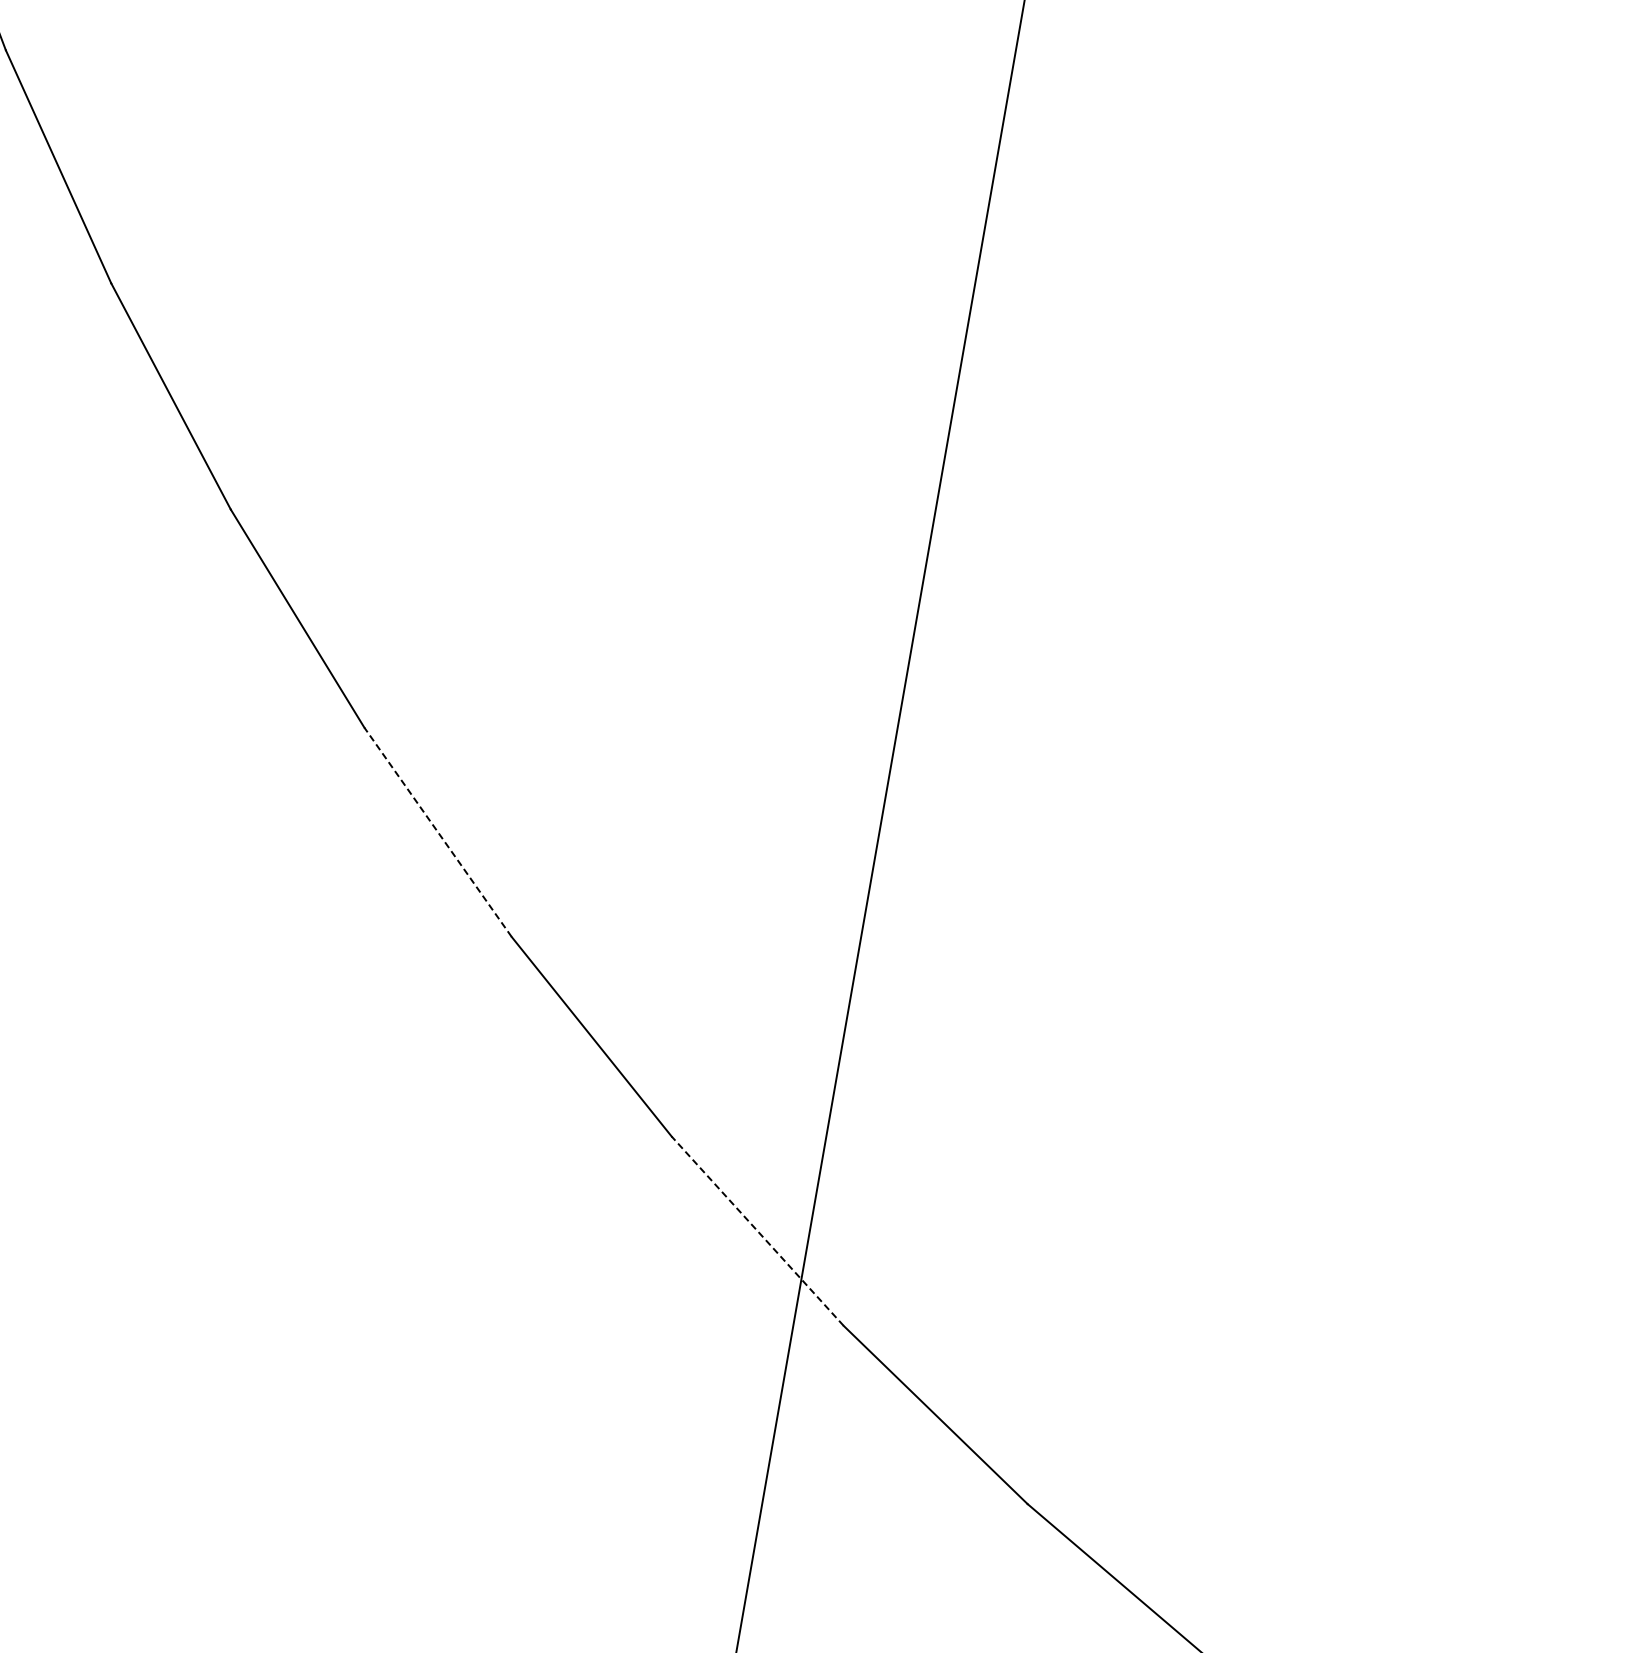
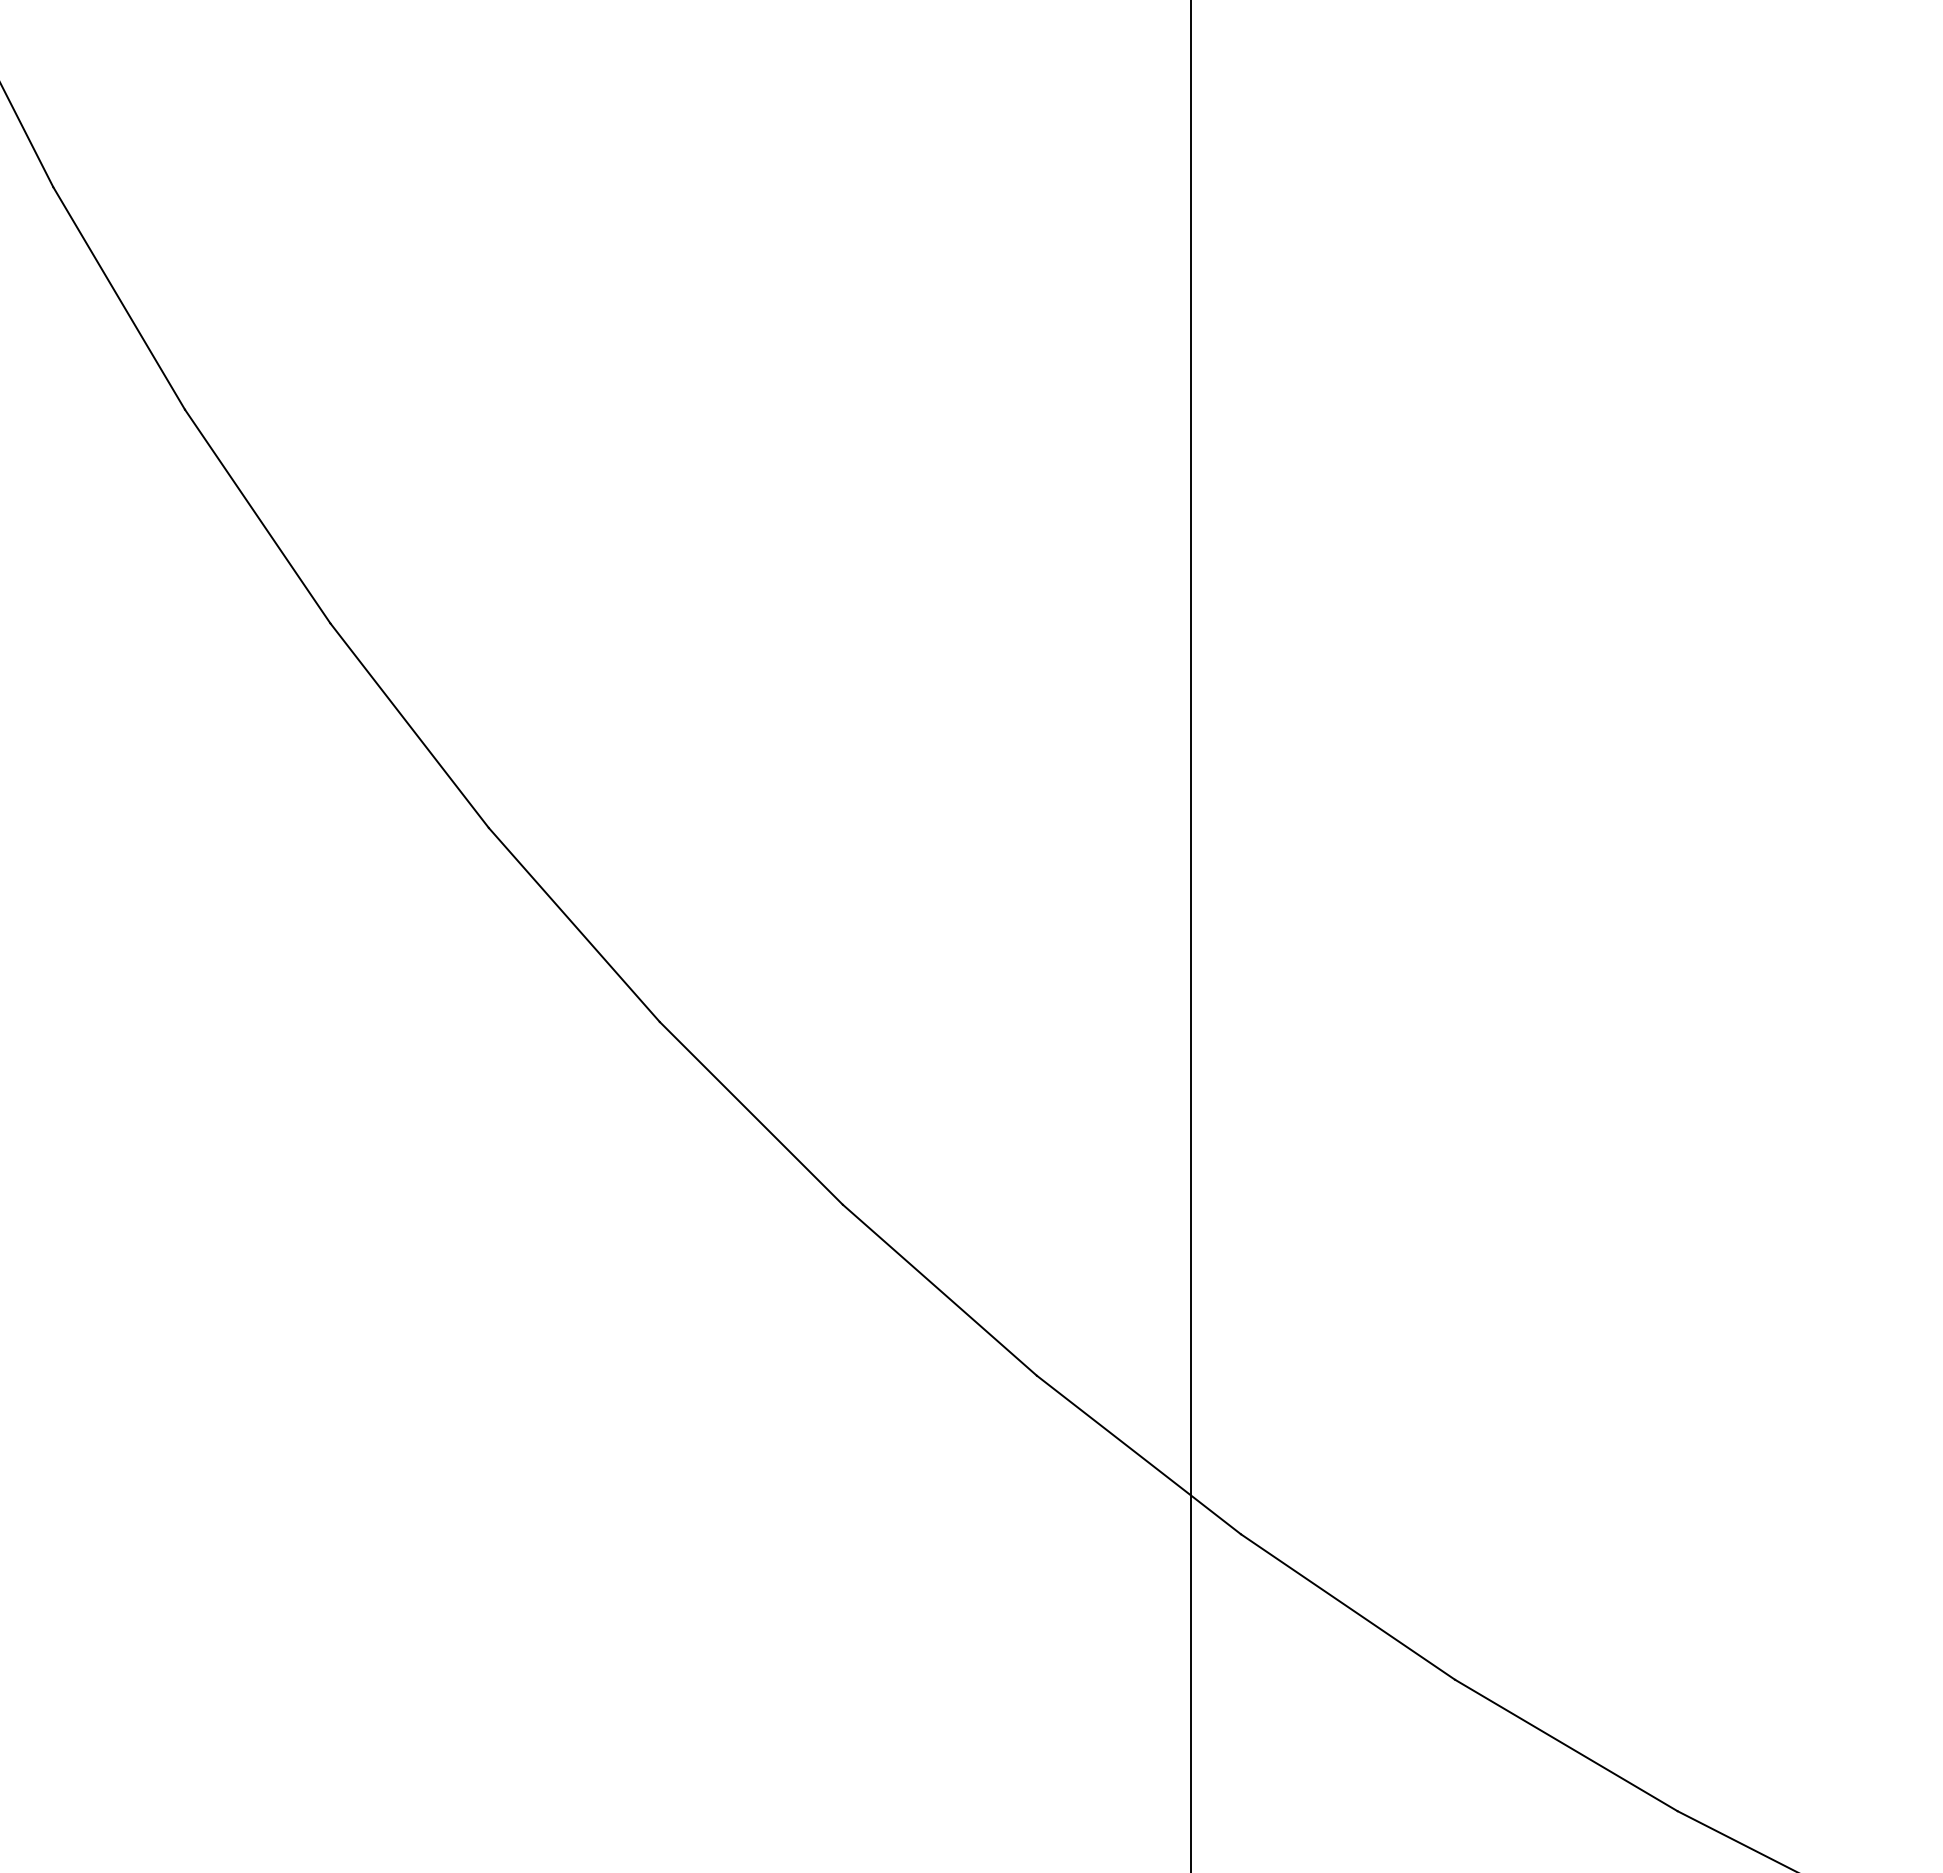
line: (437, 831) -> (750, 1112), dashed -> solid
line: (757, 1230) -> (1138, 1454), dashed -> solid

